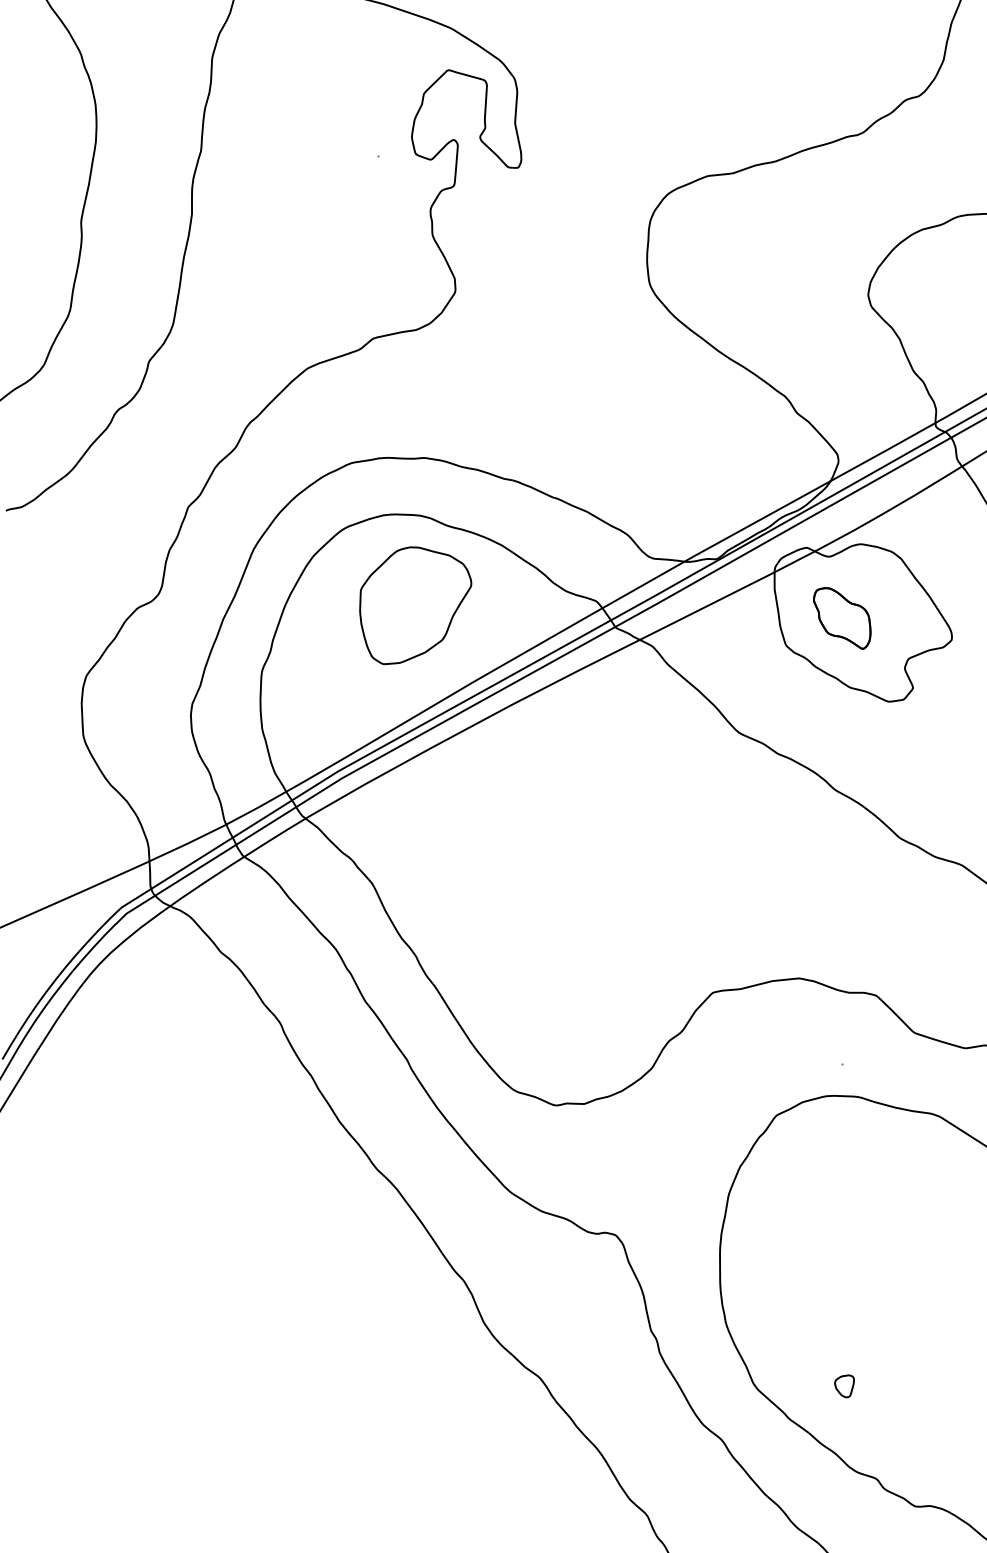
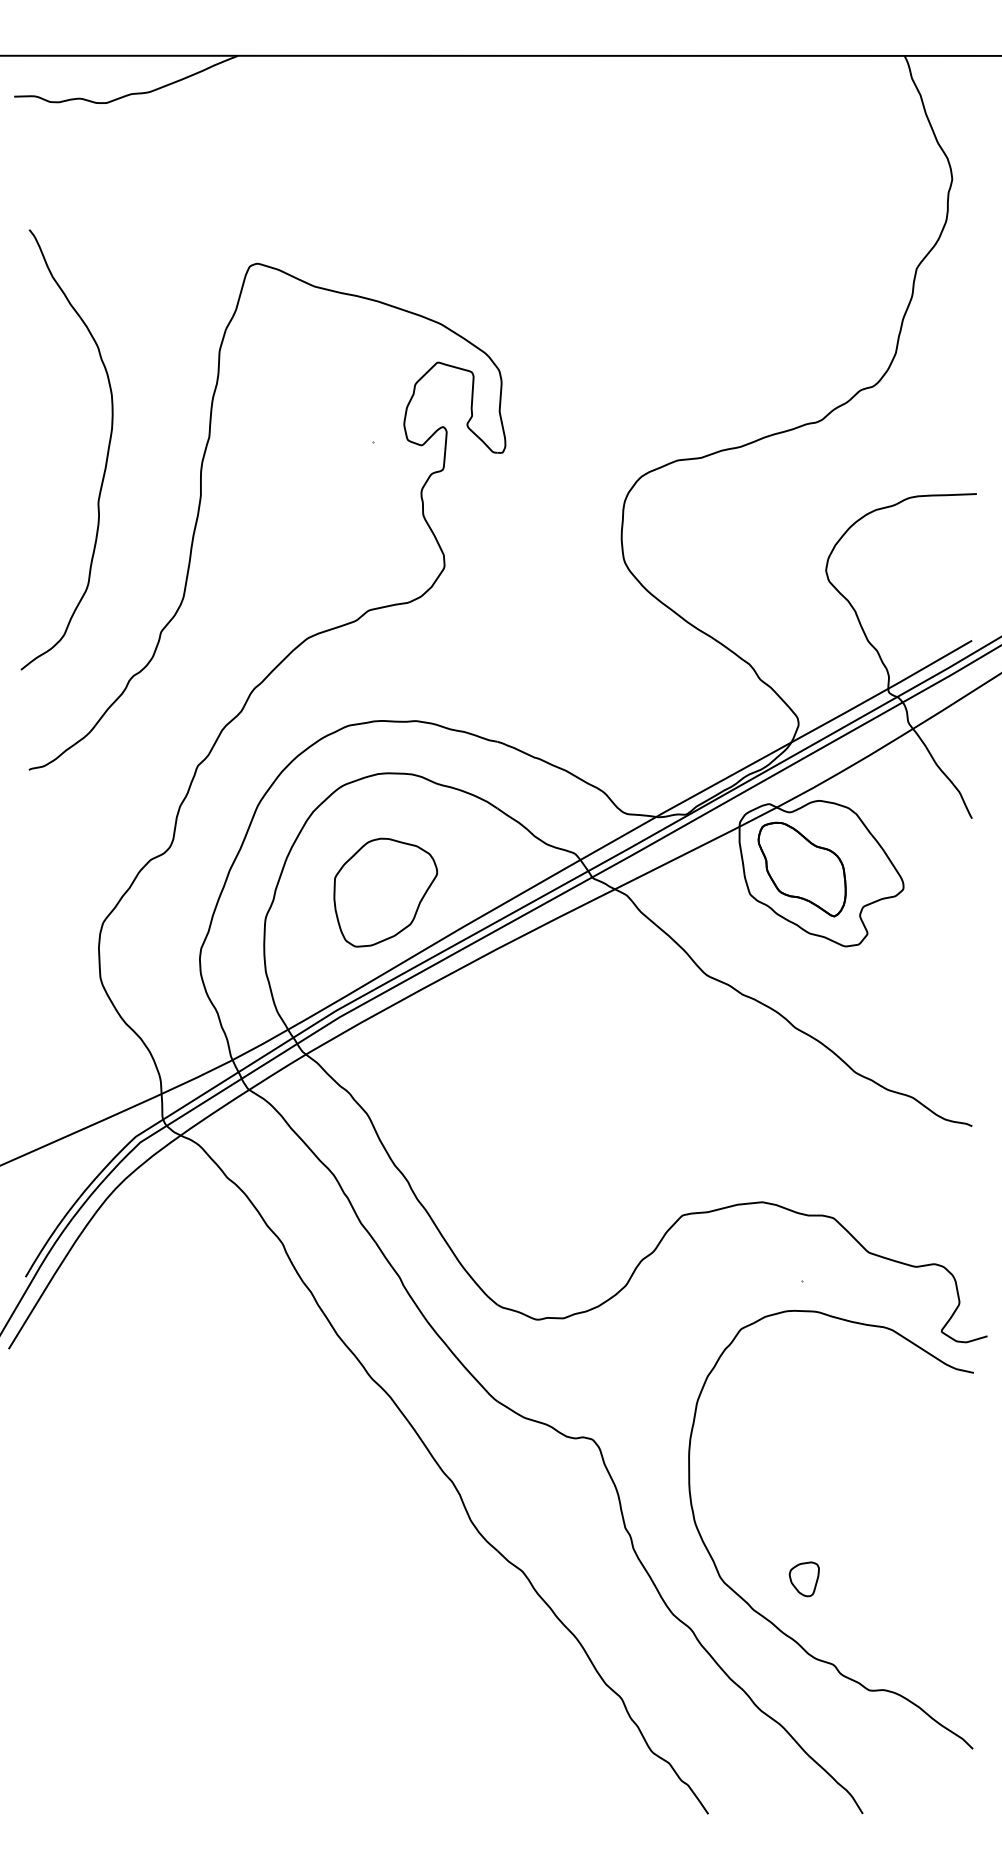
part: (415, 605) -> (385, 892), moved
part: (841, 618) -> (801, 869), size x1.67
part: (843, 1386) -> (803, 1579), size x1.67

